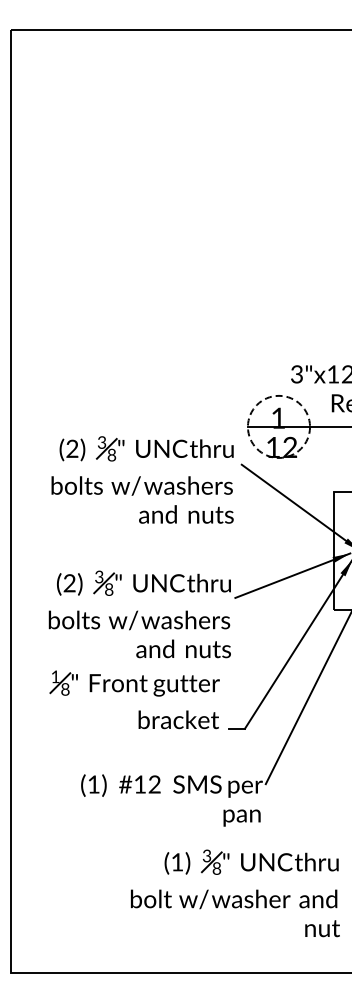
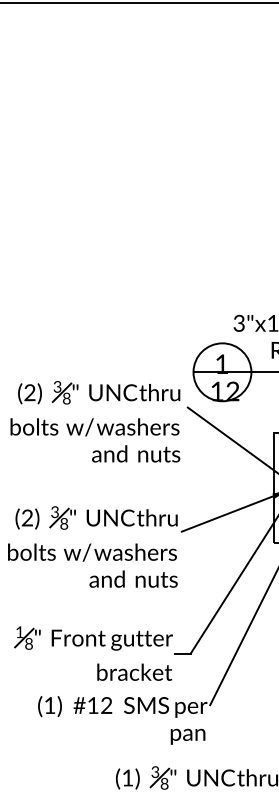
circle: (278, 426) -> (222, 371), dashed -> solid
part: (136, 692) -> (95, 646), moved

